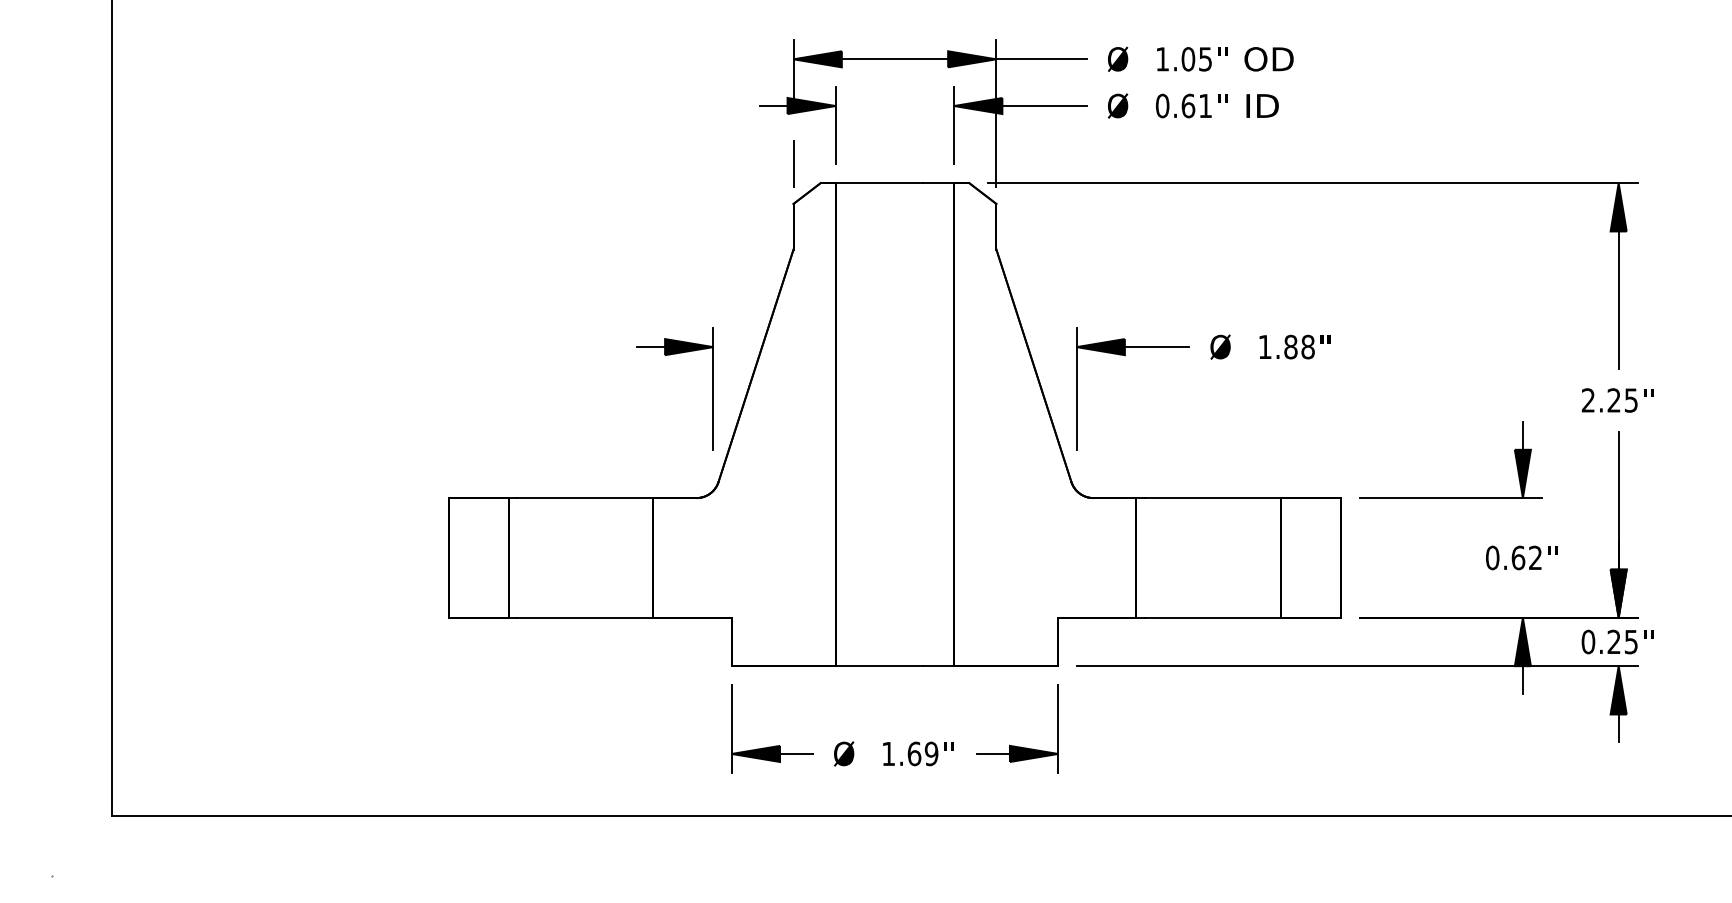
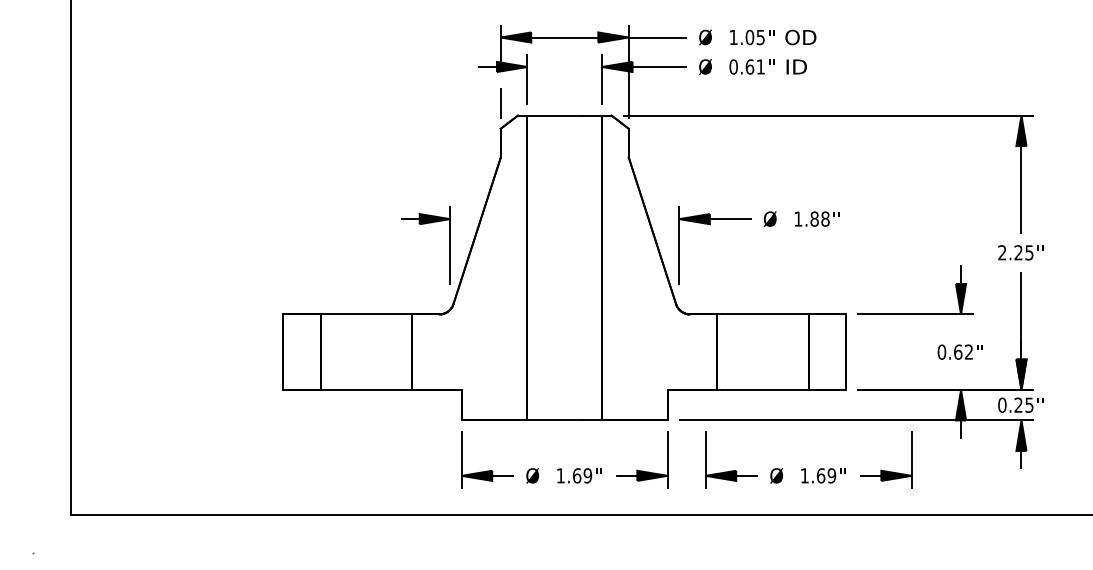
part: (1276, 742) -> (805, 468), added

